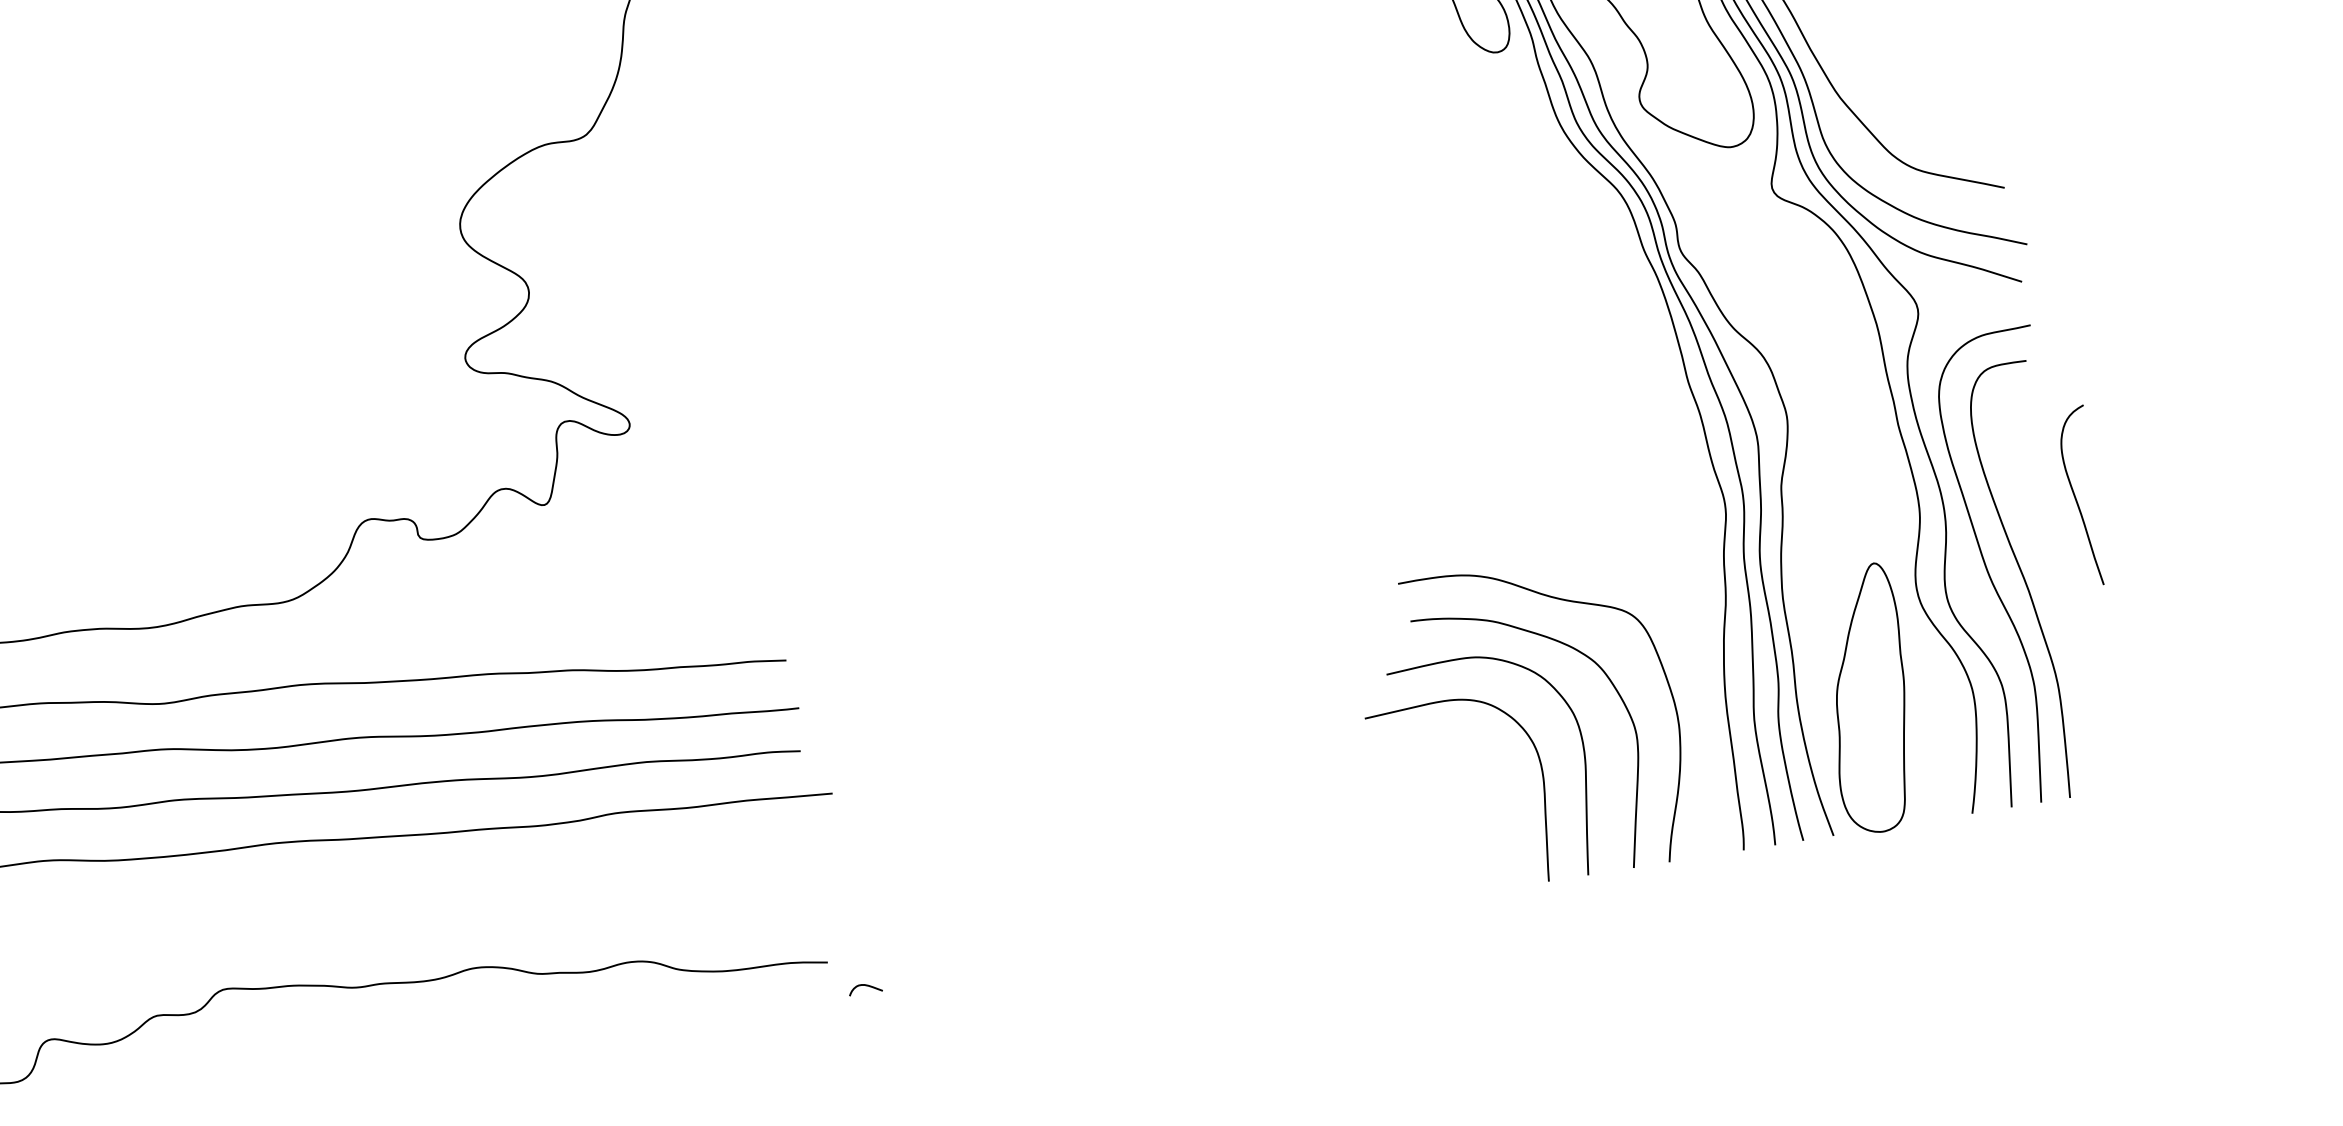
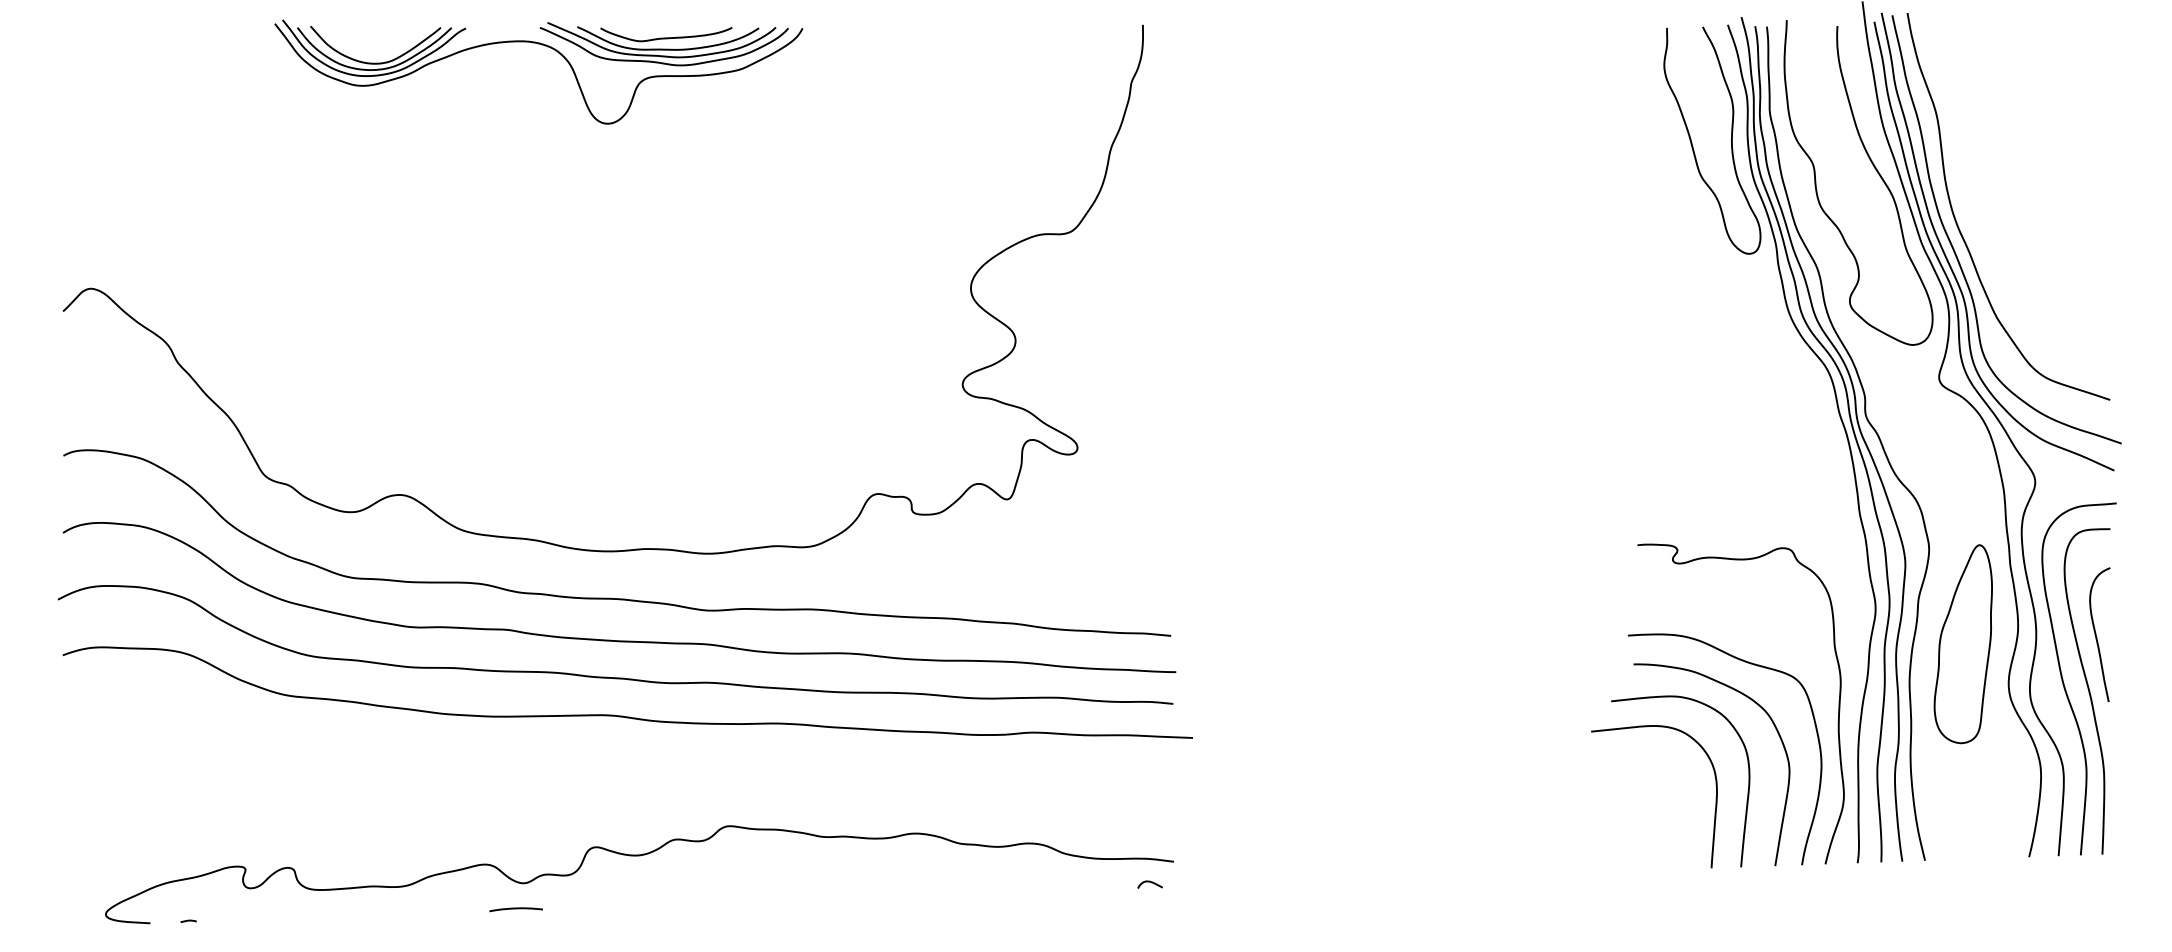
curve: (2076, 496) -> (2096, 634), moved
curve: (1691, 639) -> (1838, 703), added
part: (1867, 699) -> (1962, 644), moved
curve: (864, 986) -> (1149, 882), moved

